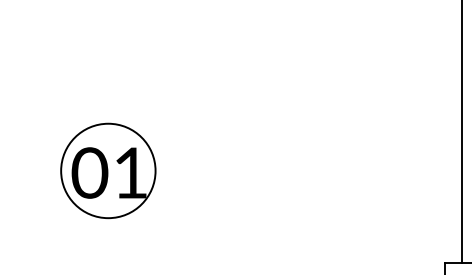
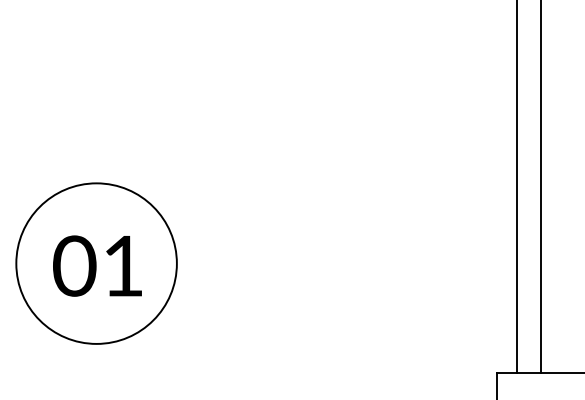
circle: (108, 170) -> (96, 263), size x1.43

